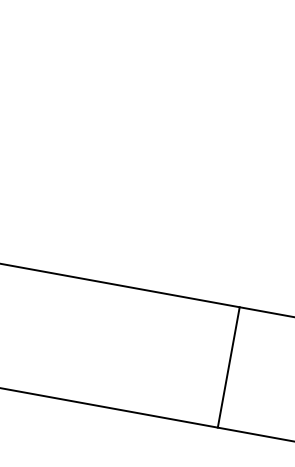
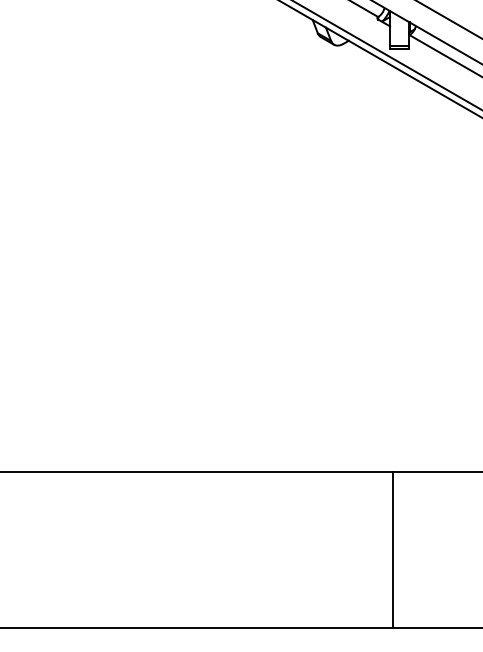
line: (228, 367) -> (392, 549), moved

